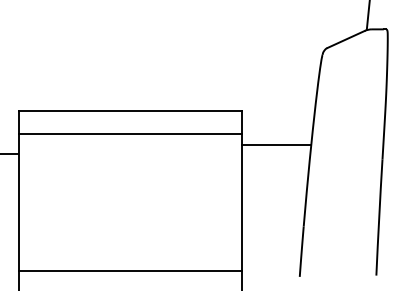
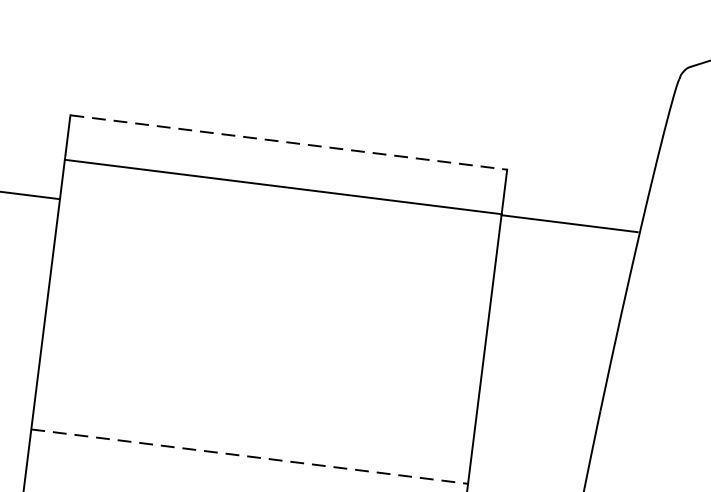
line: (131, 111) -> (290, 143), solid -> dashed
line: (276, 145) -> (569, 224), moved
line: (131, 271) -> (251, 457), solid -> dashed

